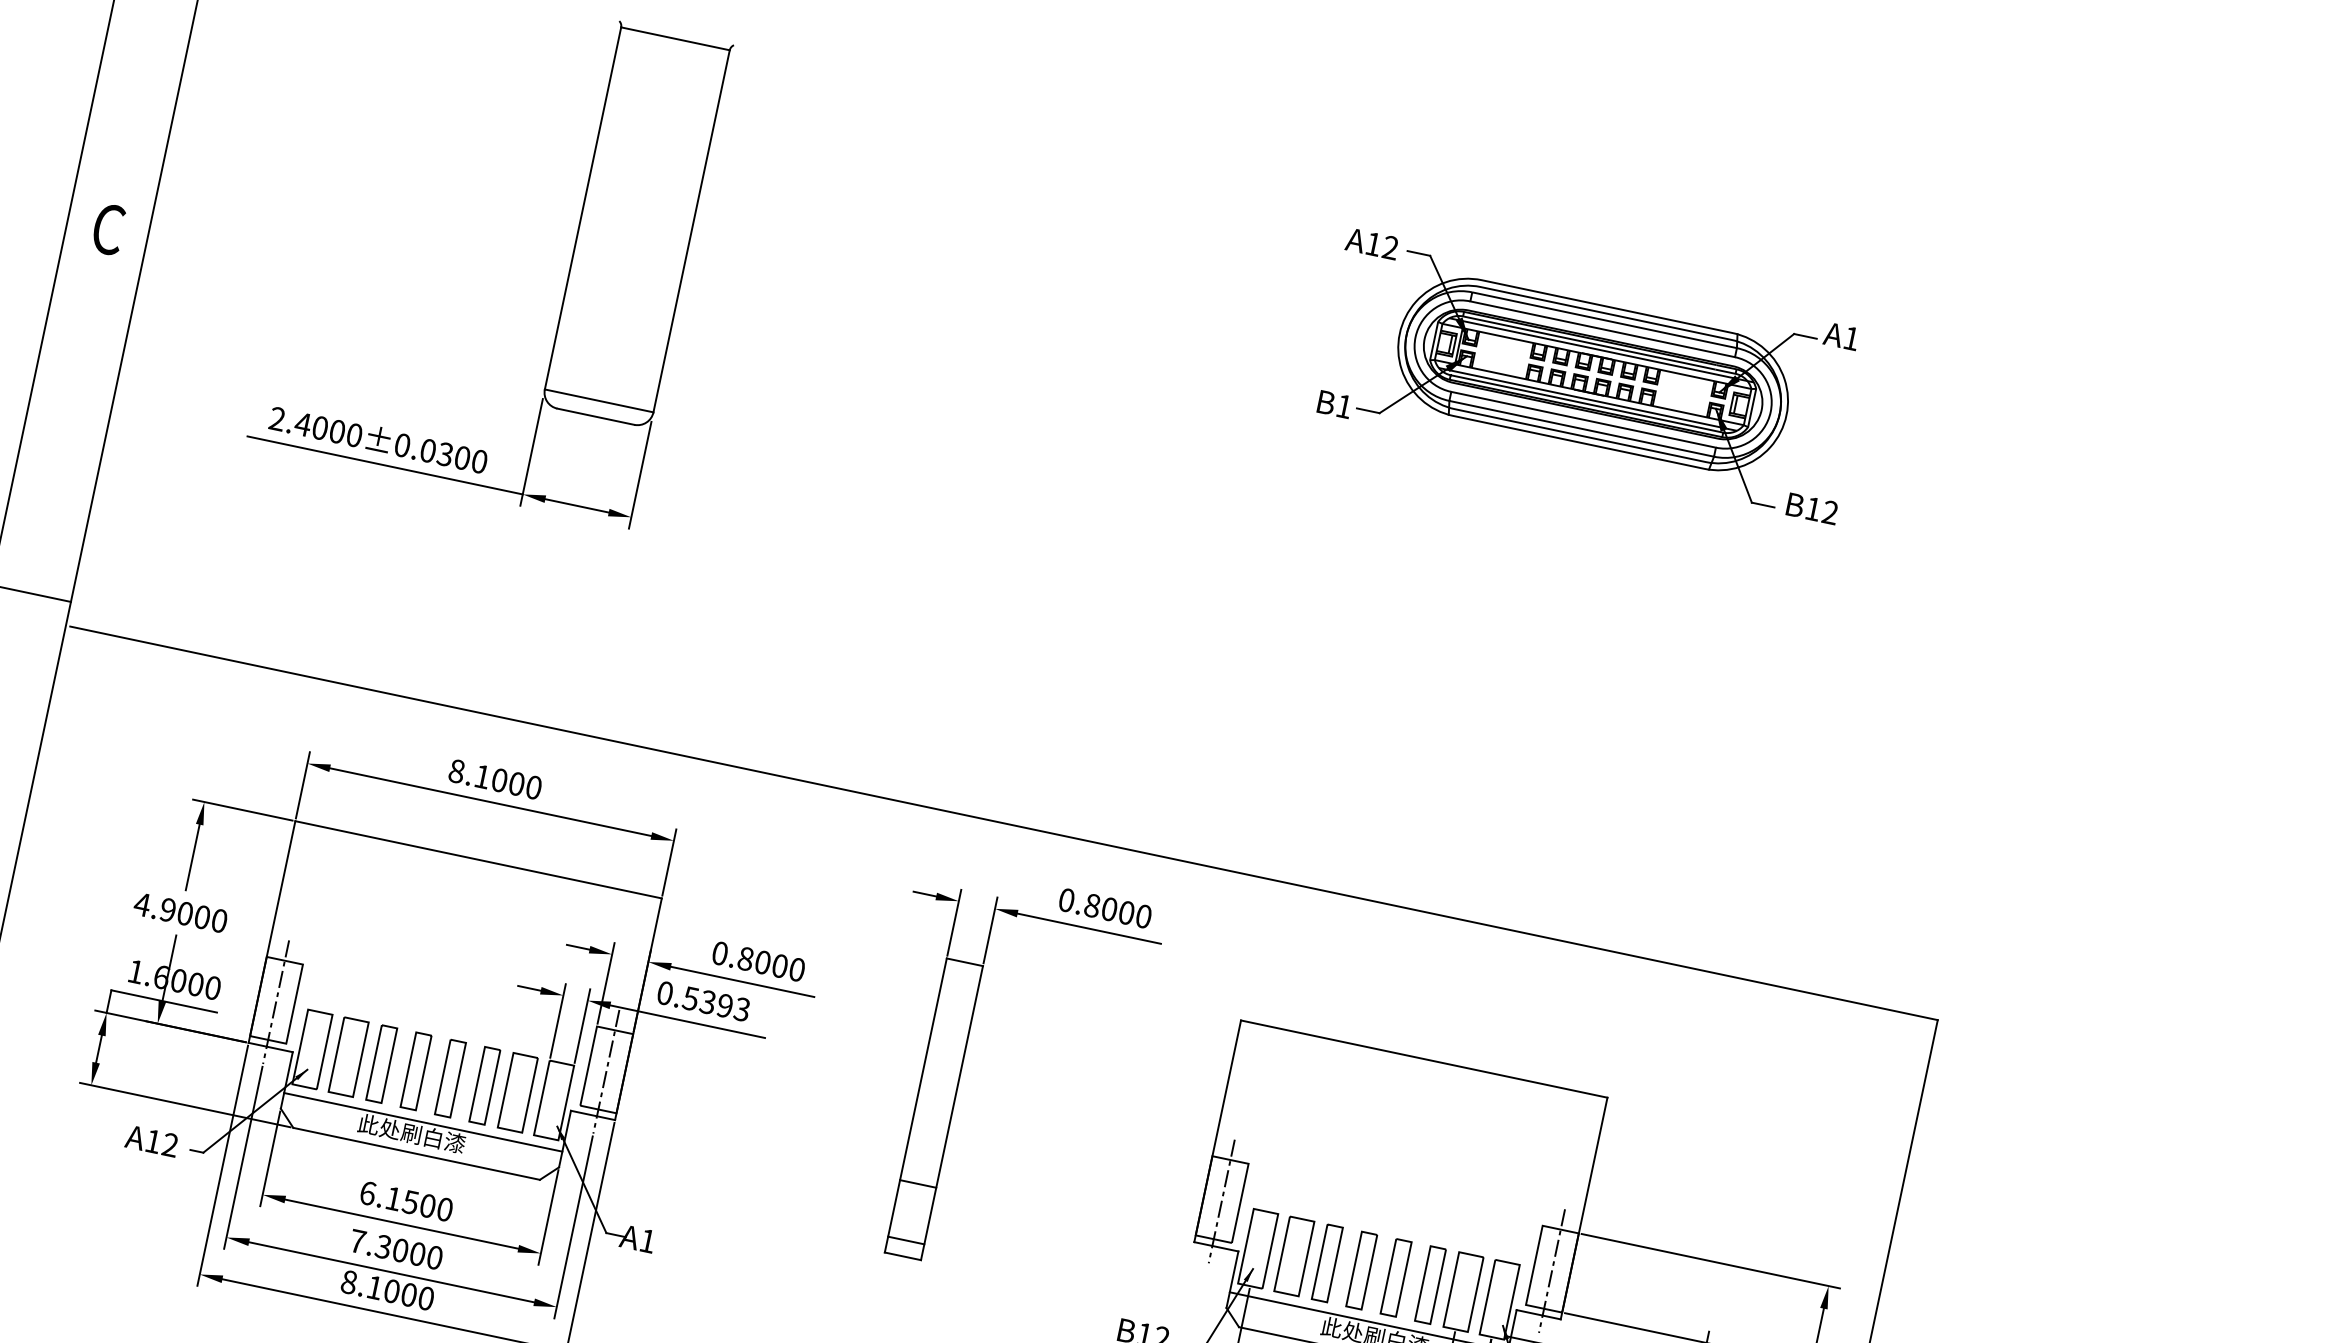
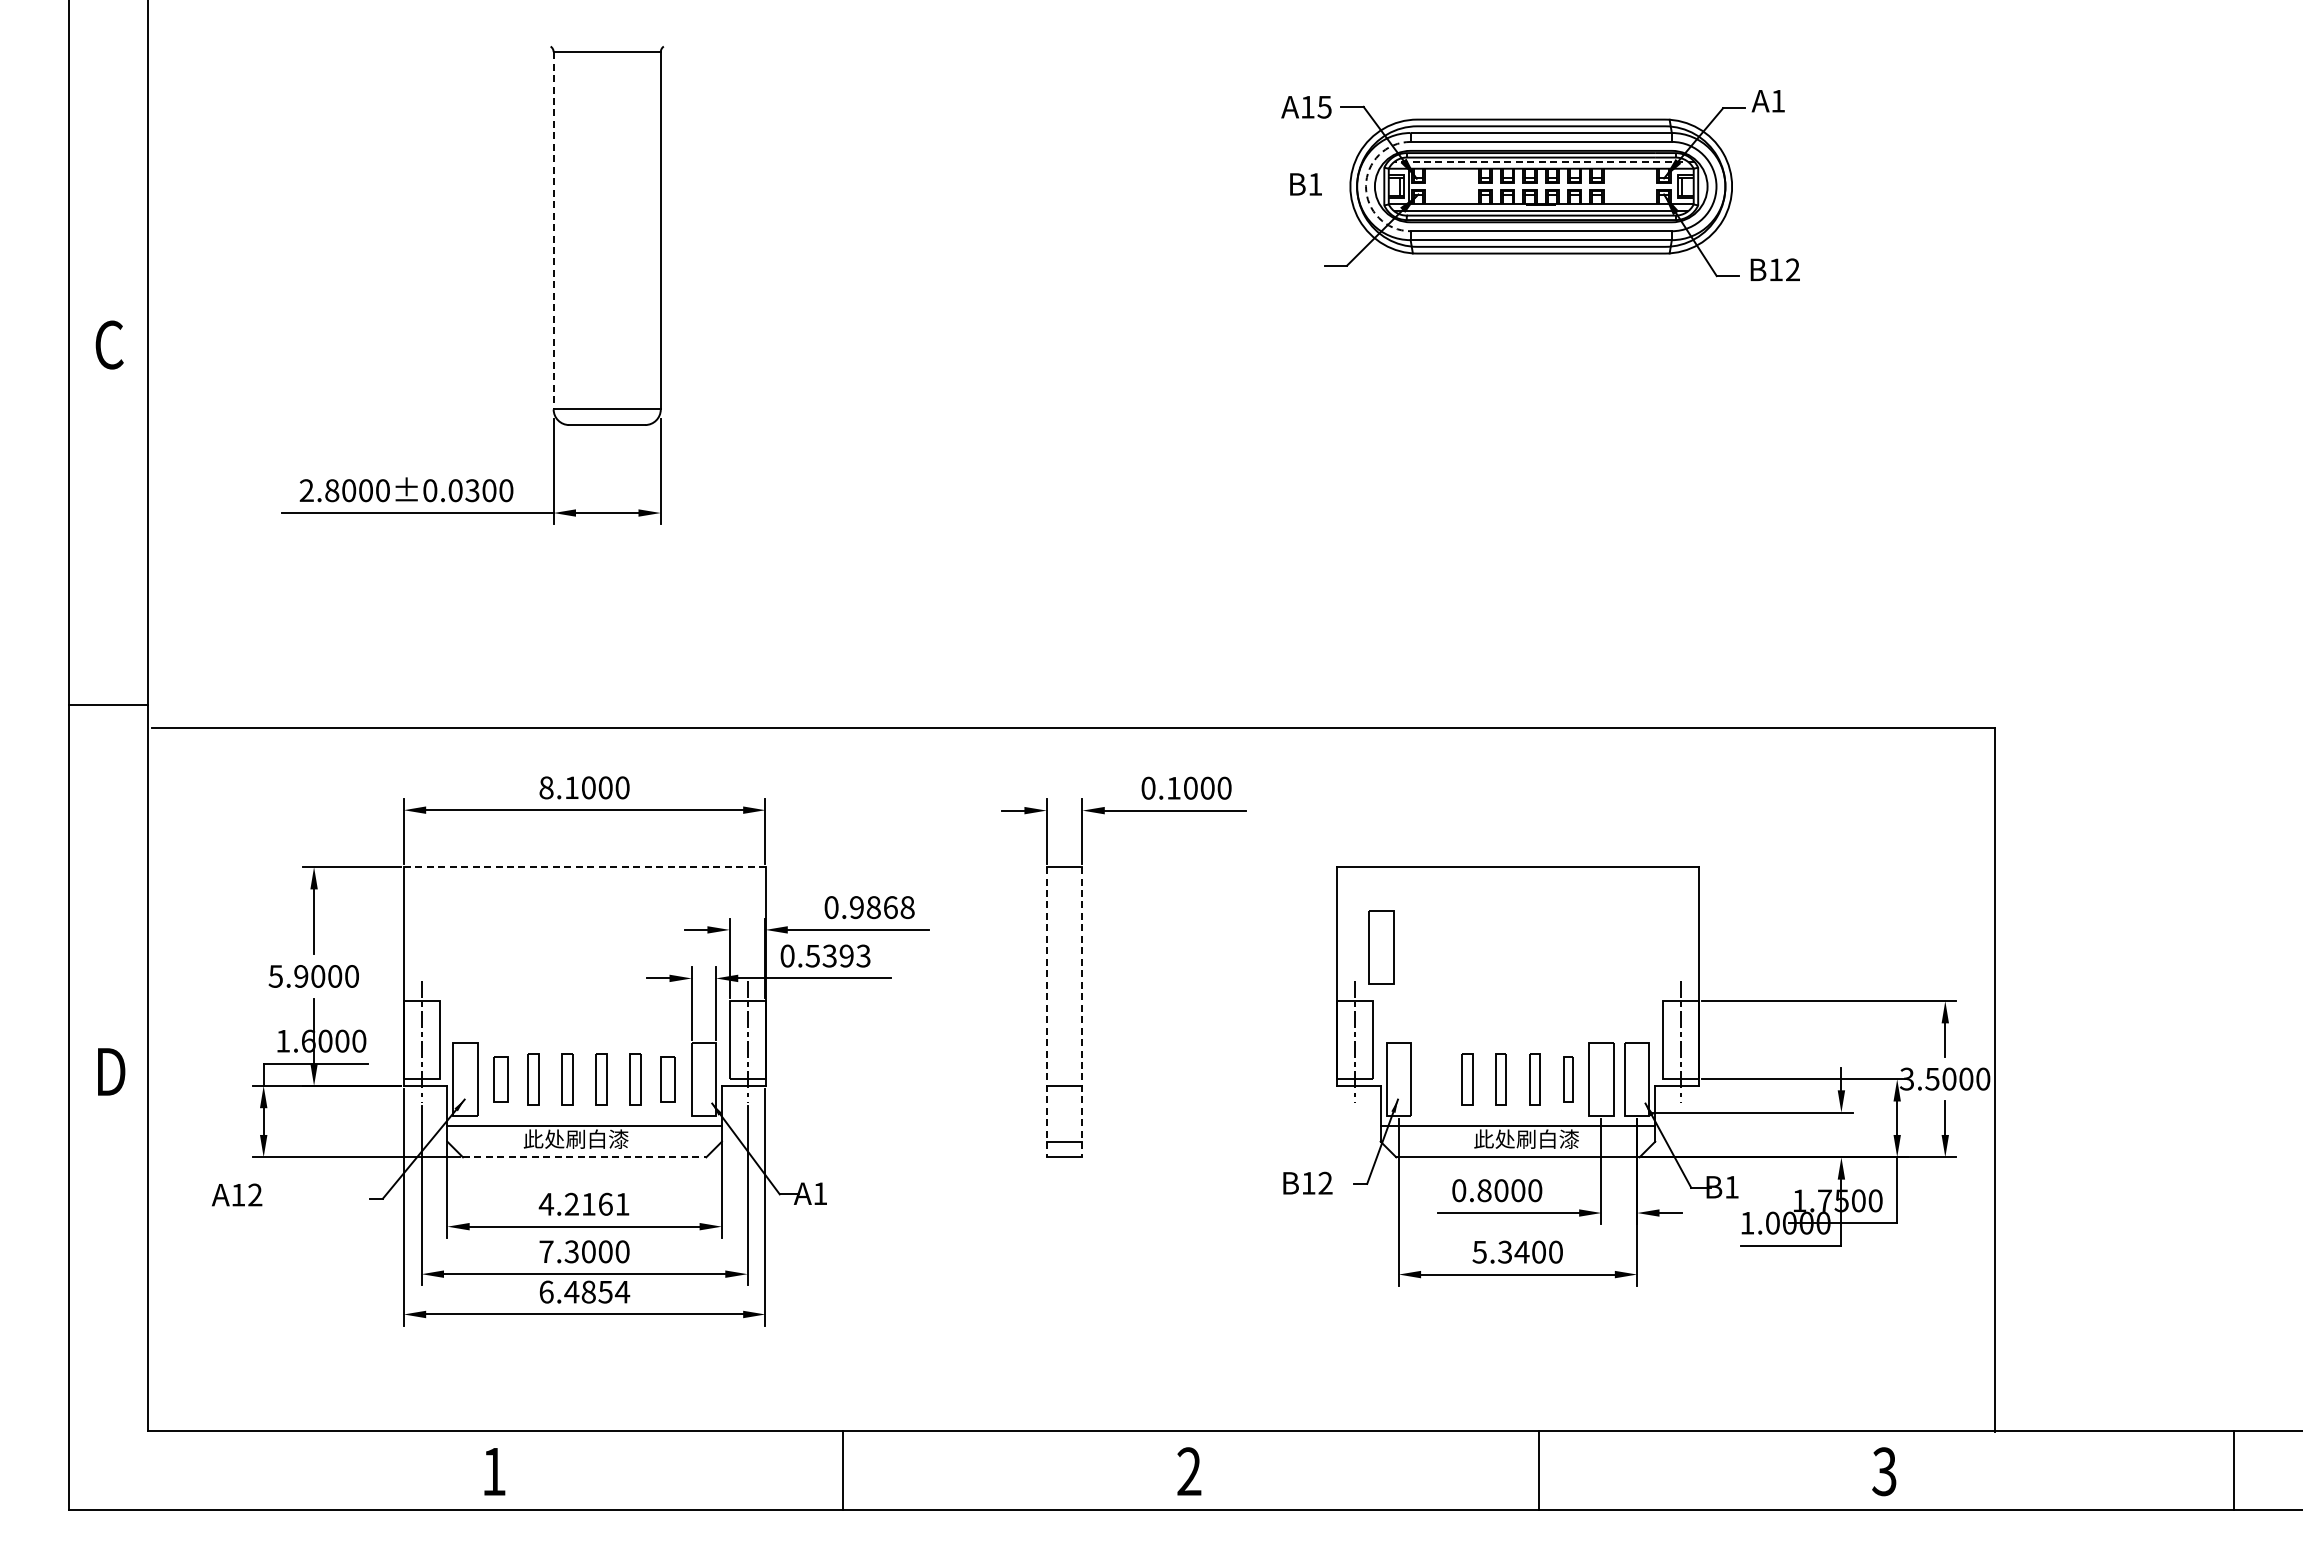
line: (582, 208) -> (553, 230), solid -> dashed
text: (1390, 247) -> (1324, 106), A12 -> A15
line: (1416, 337) -> (1366, 186), solid -> dashed
line: (1600, 350) -> (1543, 162), solid -> dashed
text: (1334, 404) -> (1305, 184), moved
text: (302, 424) -> (331, 490), 2.4000±0.0300 -> 2.8000±0.0300
line: (478, 860) -> (584, 867), solid -> dashed
text: (141, 904) -> (275, 976), 4.9000 -> 5.9000
text: (1092, 904) -> (1173, 787), 0.8000 -> 0.1000
text: (771, 964) -> (882, 907), 0.8000 -> 0.9868
part: (347, 1057) -> (500, 1079), size x0.6
part: (381, 1064) -> (533, 1079), size x0.7
part: (415, 1071) -> (567, 1079), size x0.7
part: (450, 1078) -> (601, 1079), size x0.7
part: (484, 1085) -> (635, 1079), size x0.7
part: (517, 1092) -> (667, 1079), size x0.6
line: (915, 1105) -> (1046, 1012), solid -> dashed
line: (951, 1113) -> (1082, 1012), solid -> dashed
text: (152, 1140) -> (237, 1194), moved
line: (416, 1154) -> (584, 1157), solid -> dashed
text: (405, 1200) -> (583, 1203), 6.1500 -> 4.2161
part: (1294, 1256) -> (1381, 947), moved
part: (1327, 1263) -> (1467, 1079), size x0.7
part: (1361, 1270) -> (1500, 1079), size x0.7
part: (1395, 1277) -> (1534, 1079), size x0.7
part: (1430, 1285) -> (1568, 1079), size x0.6
text: (387, 1289) -> (584, 1291), 8.1000 -> 6.4854

